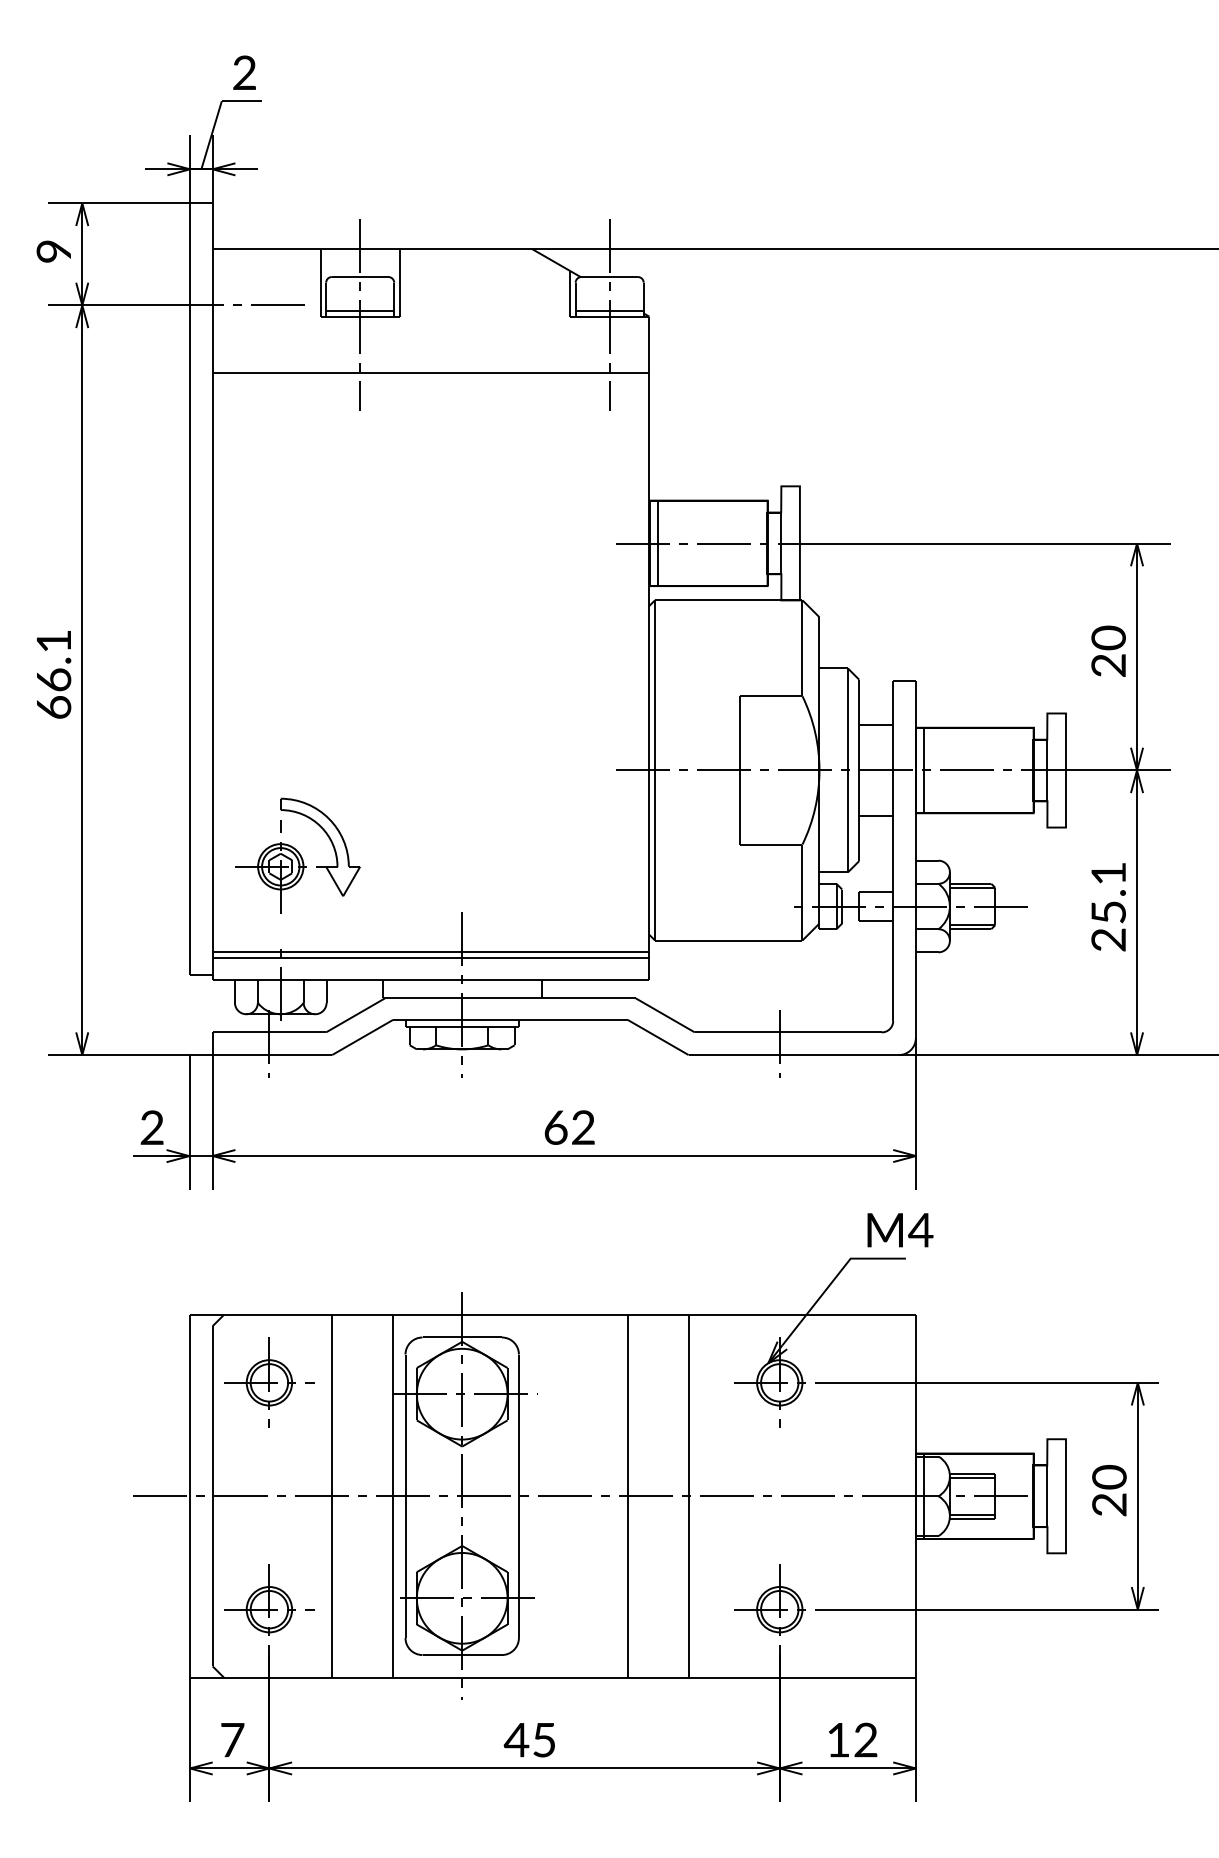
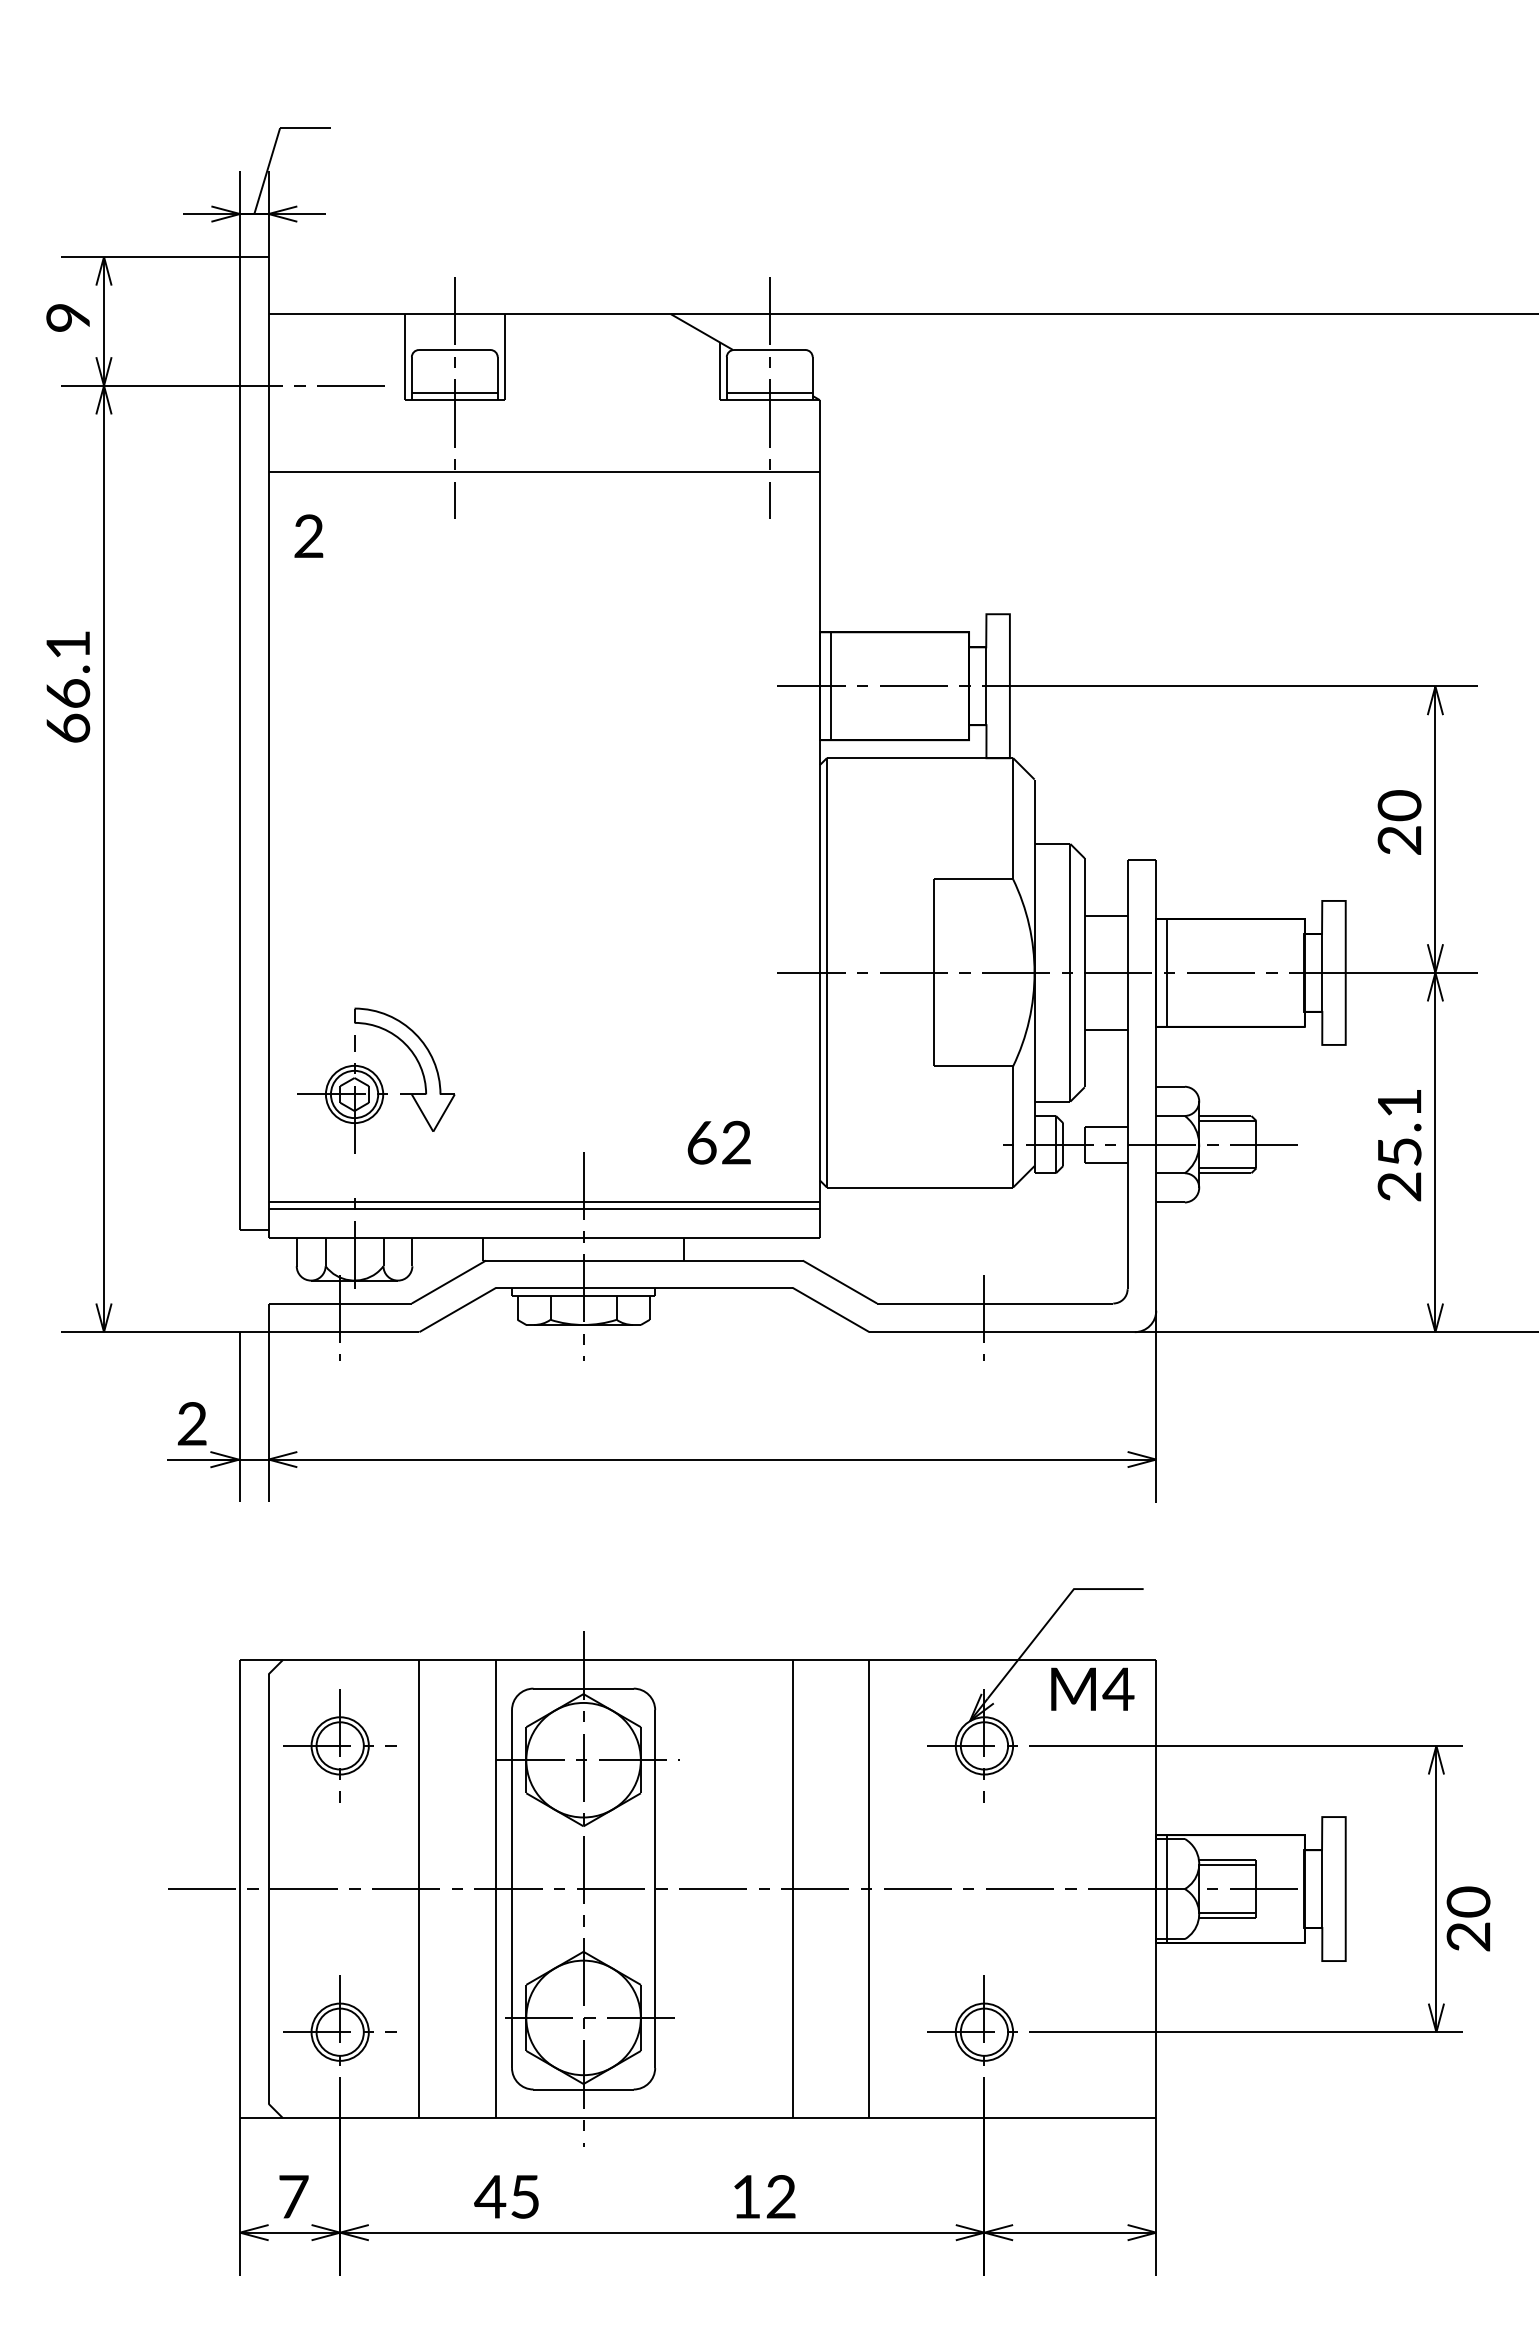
text: (244, 72) -> (308, 535), moved
text: (54, 674) -> (68, 686), moved
text: (569, 1127) -> (718, 1142), moved
text: (900, 1229) -> (1092, 1688), moved
text: (1109, 1490) -> (1468, 1918), moved
text: (529, 1739) -> (506, 2196), moved
text: (852, 1739) -> (764, 2196), moved

